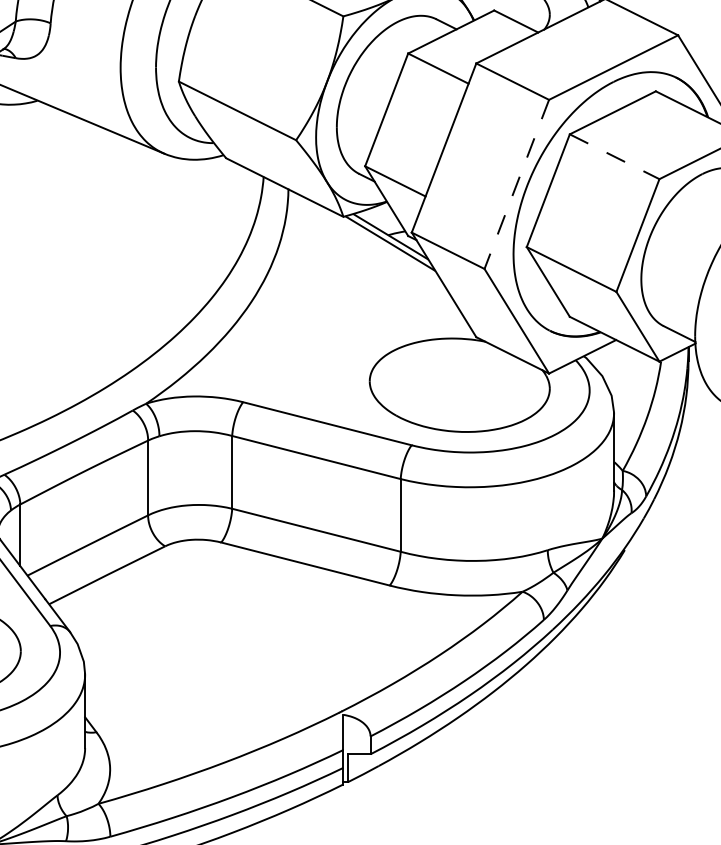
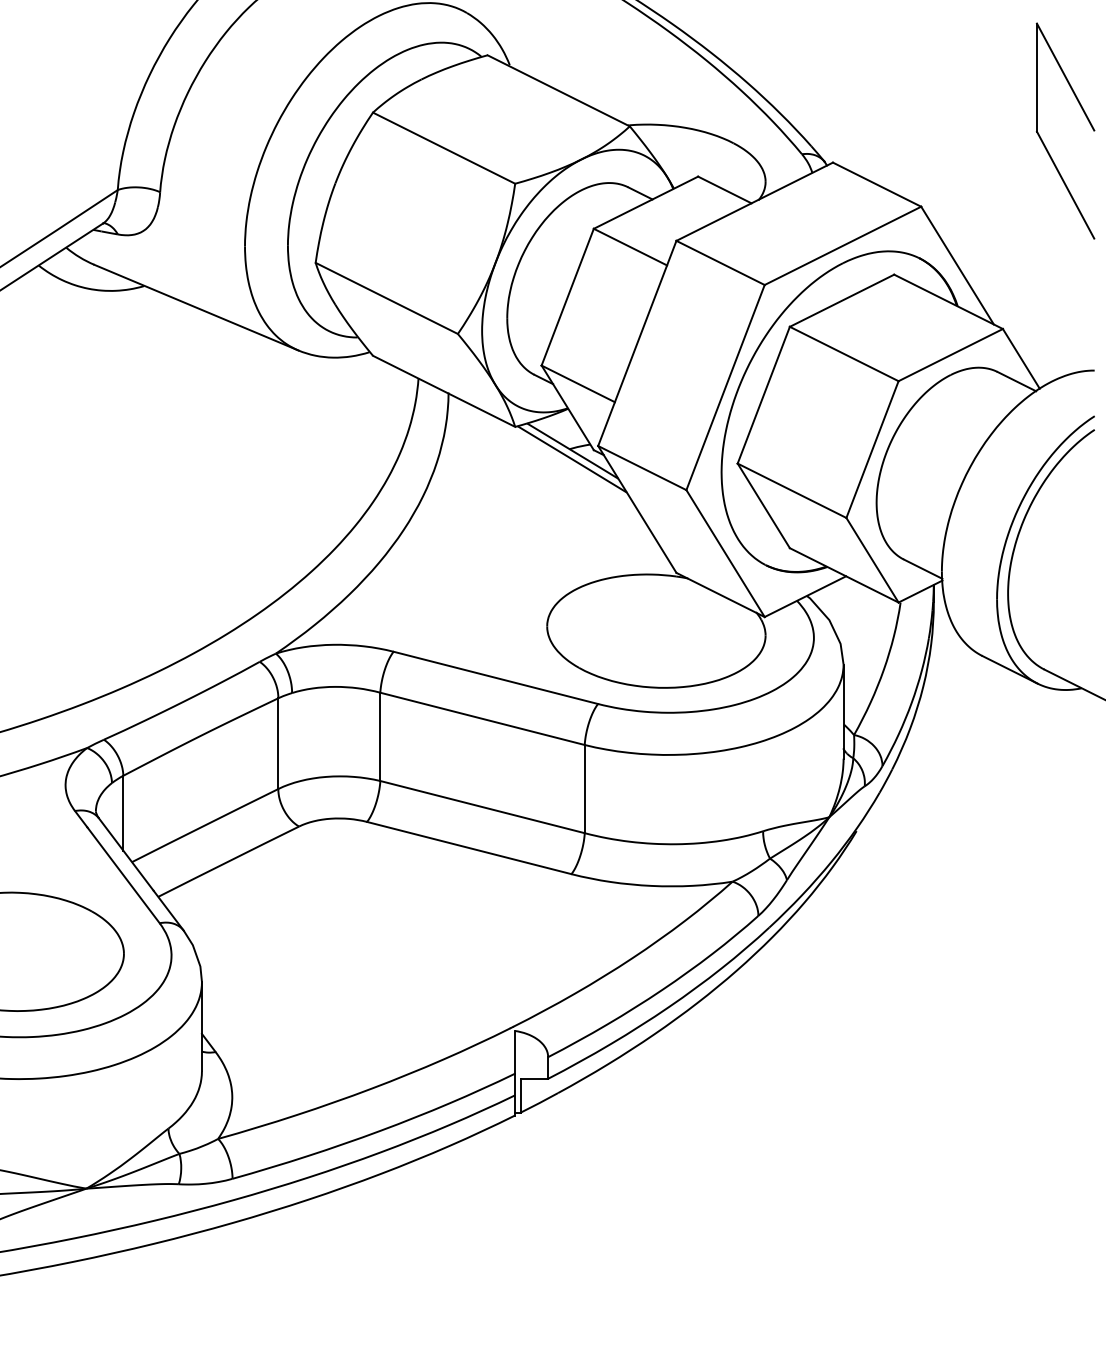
line: (614, 157) -> (844, 354), dashed -> solid
line: (516, 184) -> (725, 387), dashed -> solid

